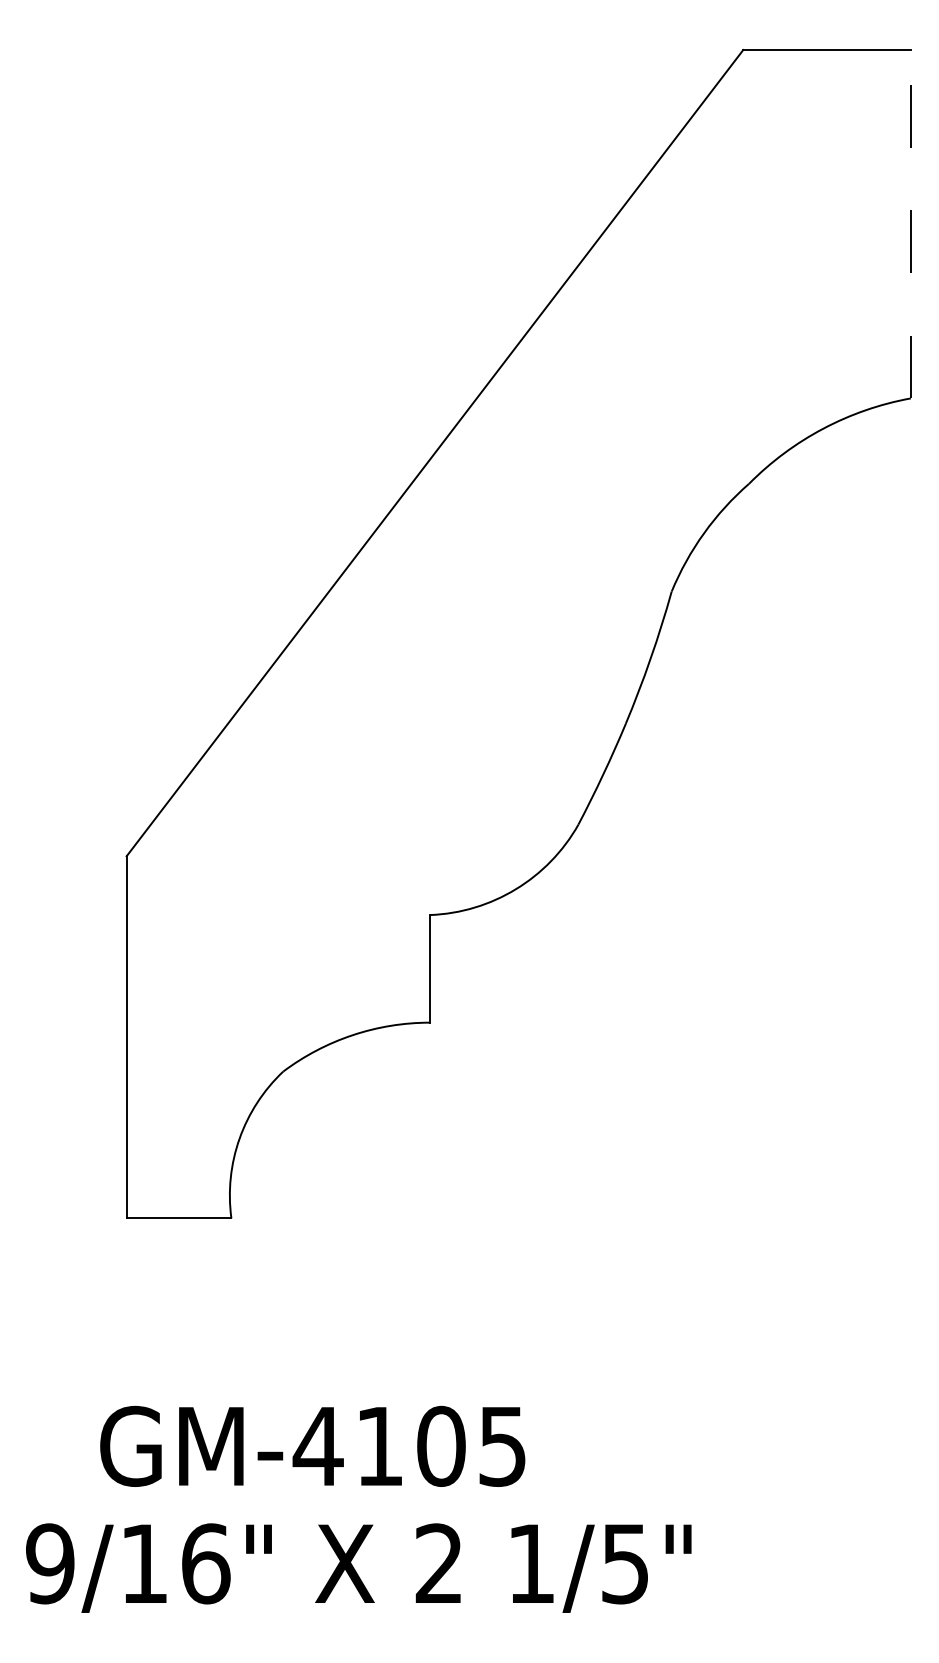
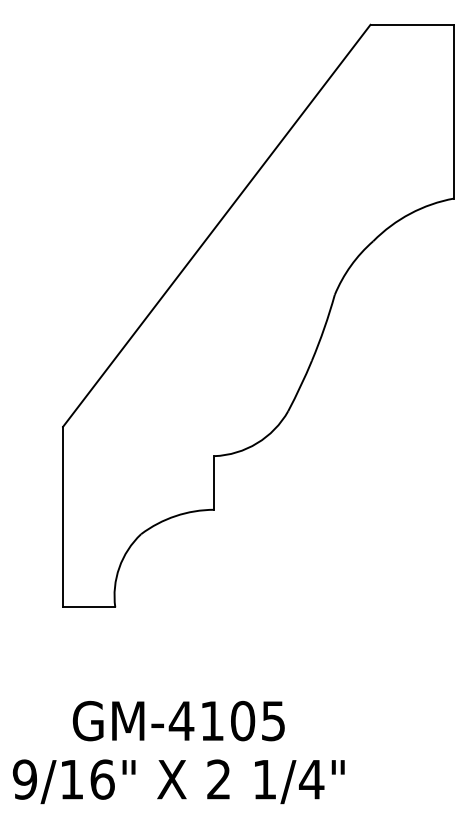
line: (911, 223) -> (454, 111), dashed -> solid
text: (312, 1445) -> (178, 720), moved
text: (624, 1563) -> (311, 779), 1/5" -> 1/4"

